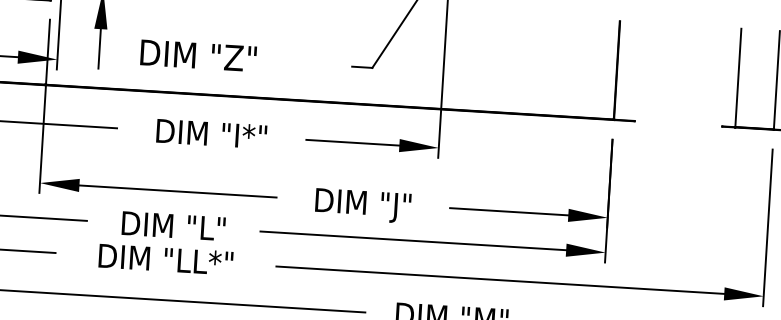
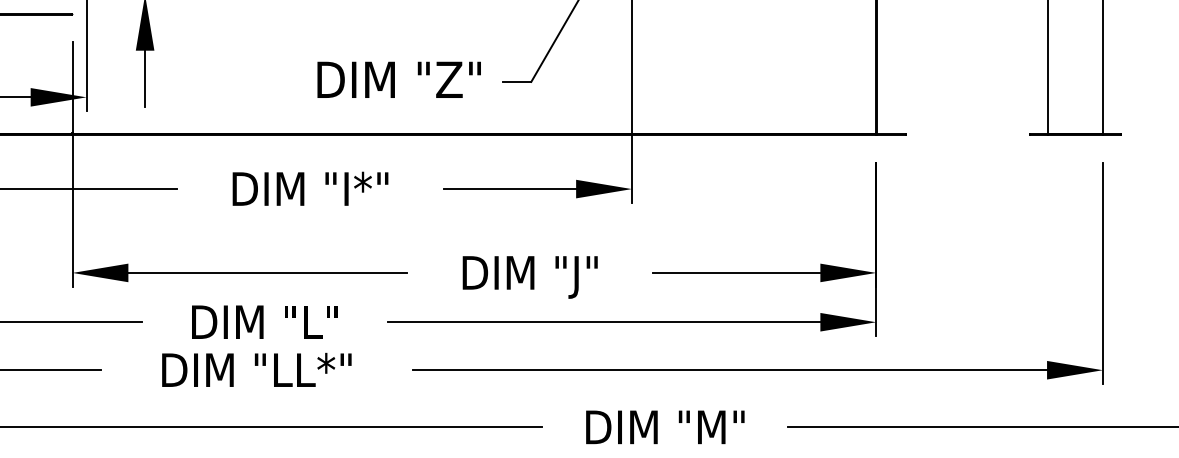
text: (198, 55) -> (398, 79), moved

